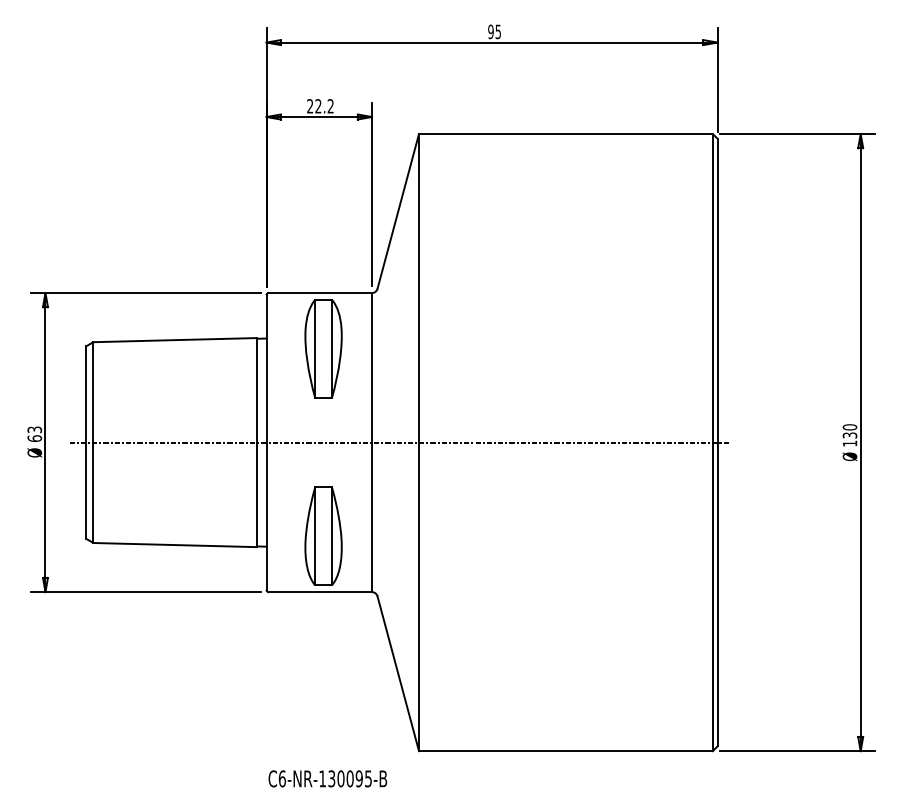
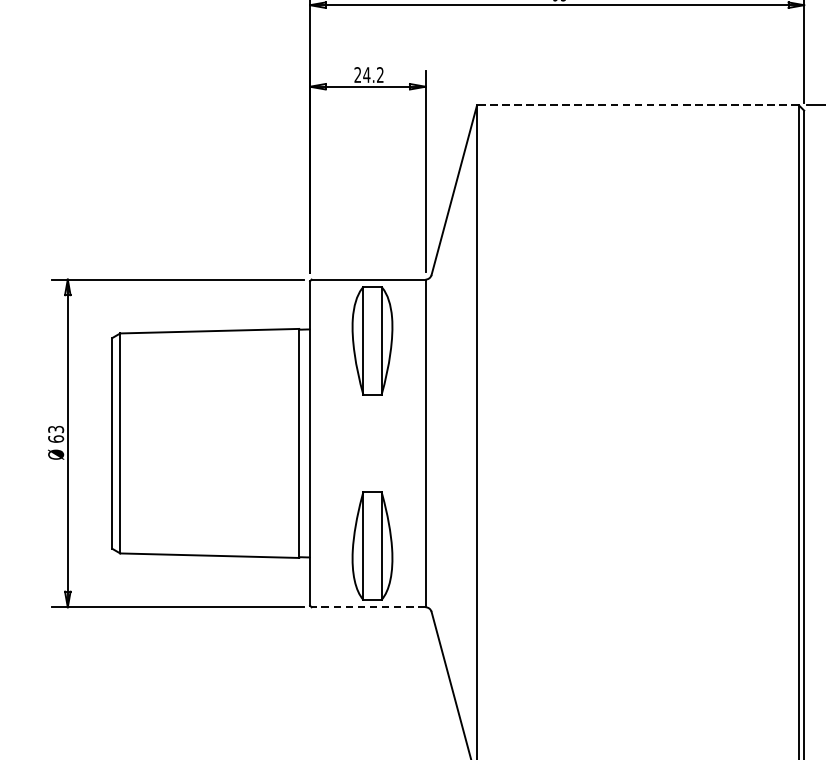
text: (318, 106) -> (366, 75), 22.2 -> 24.2
line: (565, 134) -> (637, 105), solid -> dashed
line: (399, 442) -> (455, 443), removed
line: (320, 592) -> (369, 607), solid -> dashed

